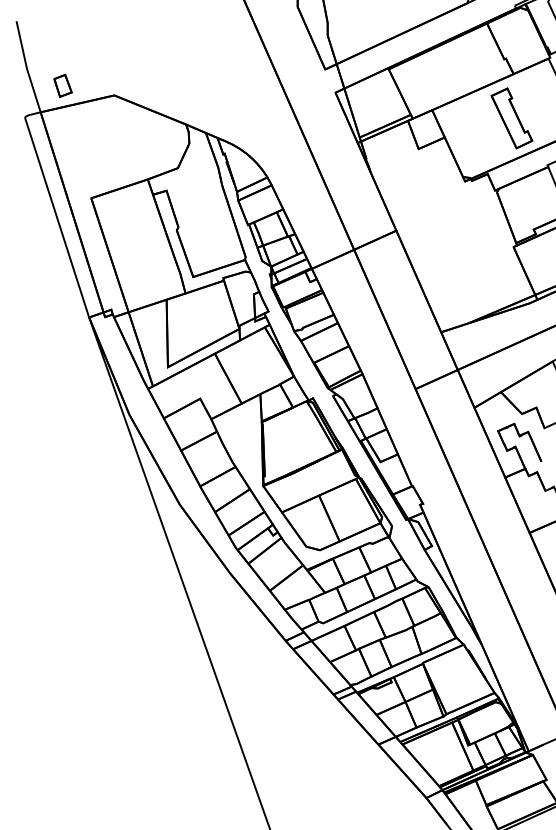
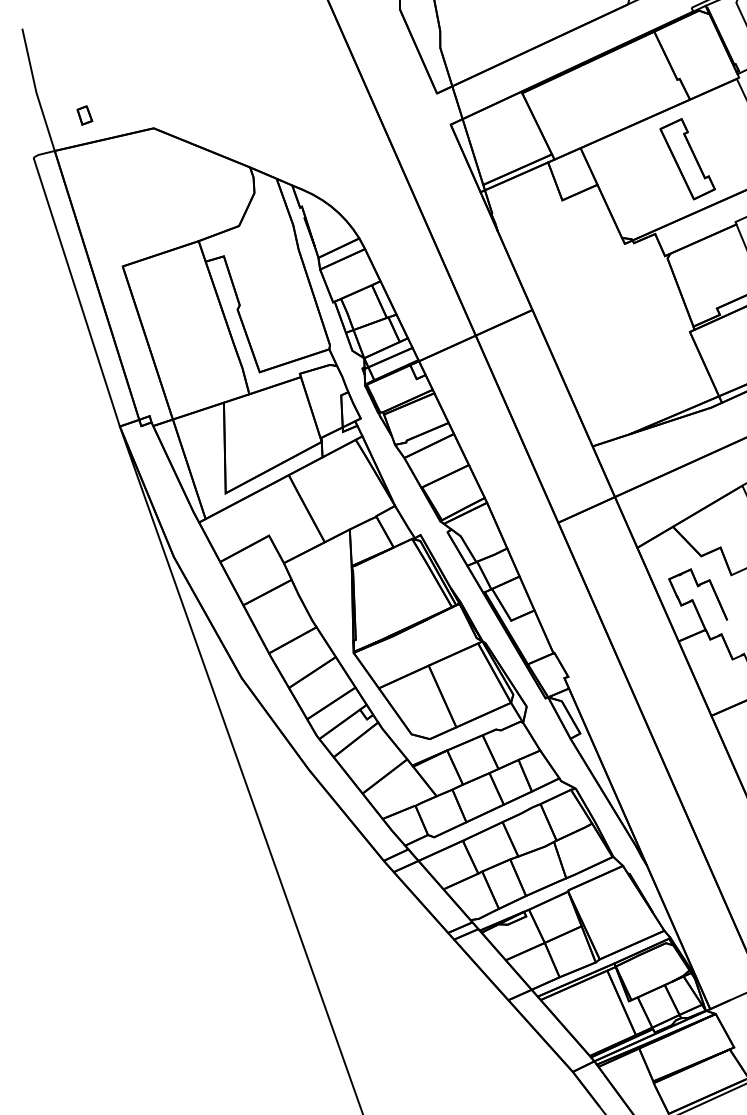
part: (62, 85) -> (84, 115), size x0.62

